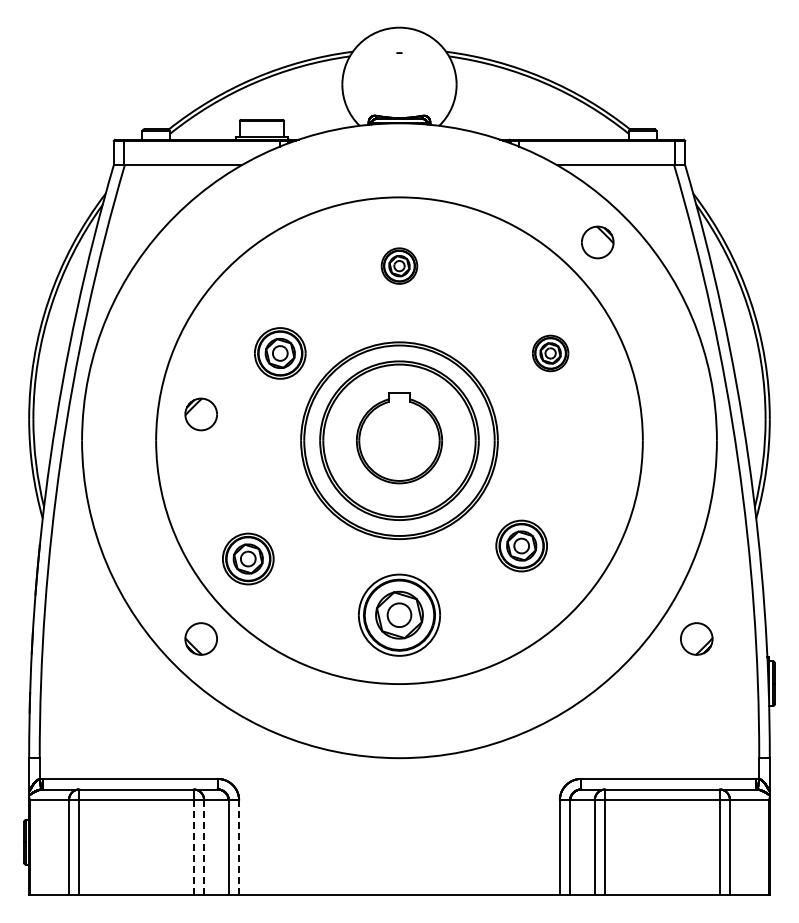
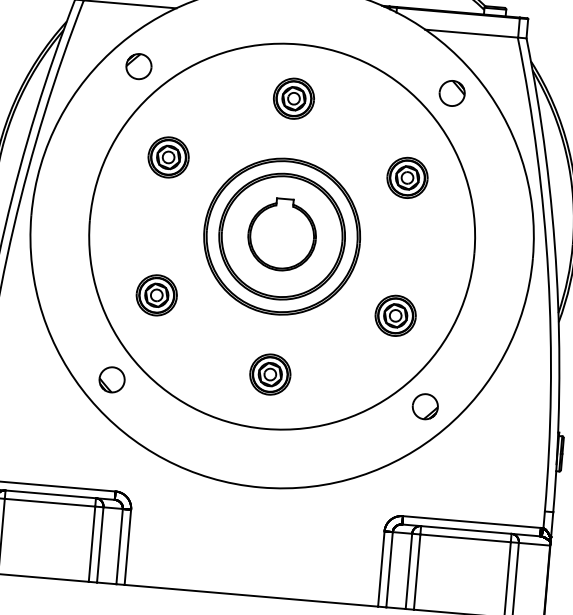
part: (399, 265) -> (294, 98), size x1.43
part: (280, 353) -> (168, 157), moved
part: (550, 353) -> (407, 177), size x1.43
part: (200, 414) -> (138, 66), moved
part: (521, 545) -> (395, 315), moved
part: (248, 558) -> (157, 294), moved
part: (399, 615) -> (270, 374), size x0.62
part: (696, 638) -> (425, 406), moved
line: (193, 847) -> (91, 544), dashed -> solid
line: (204, 847) -> (100, 544), dashed -> solid
line: (239, 847) -> (128, 547), dashed -> solid

